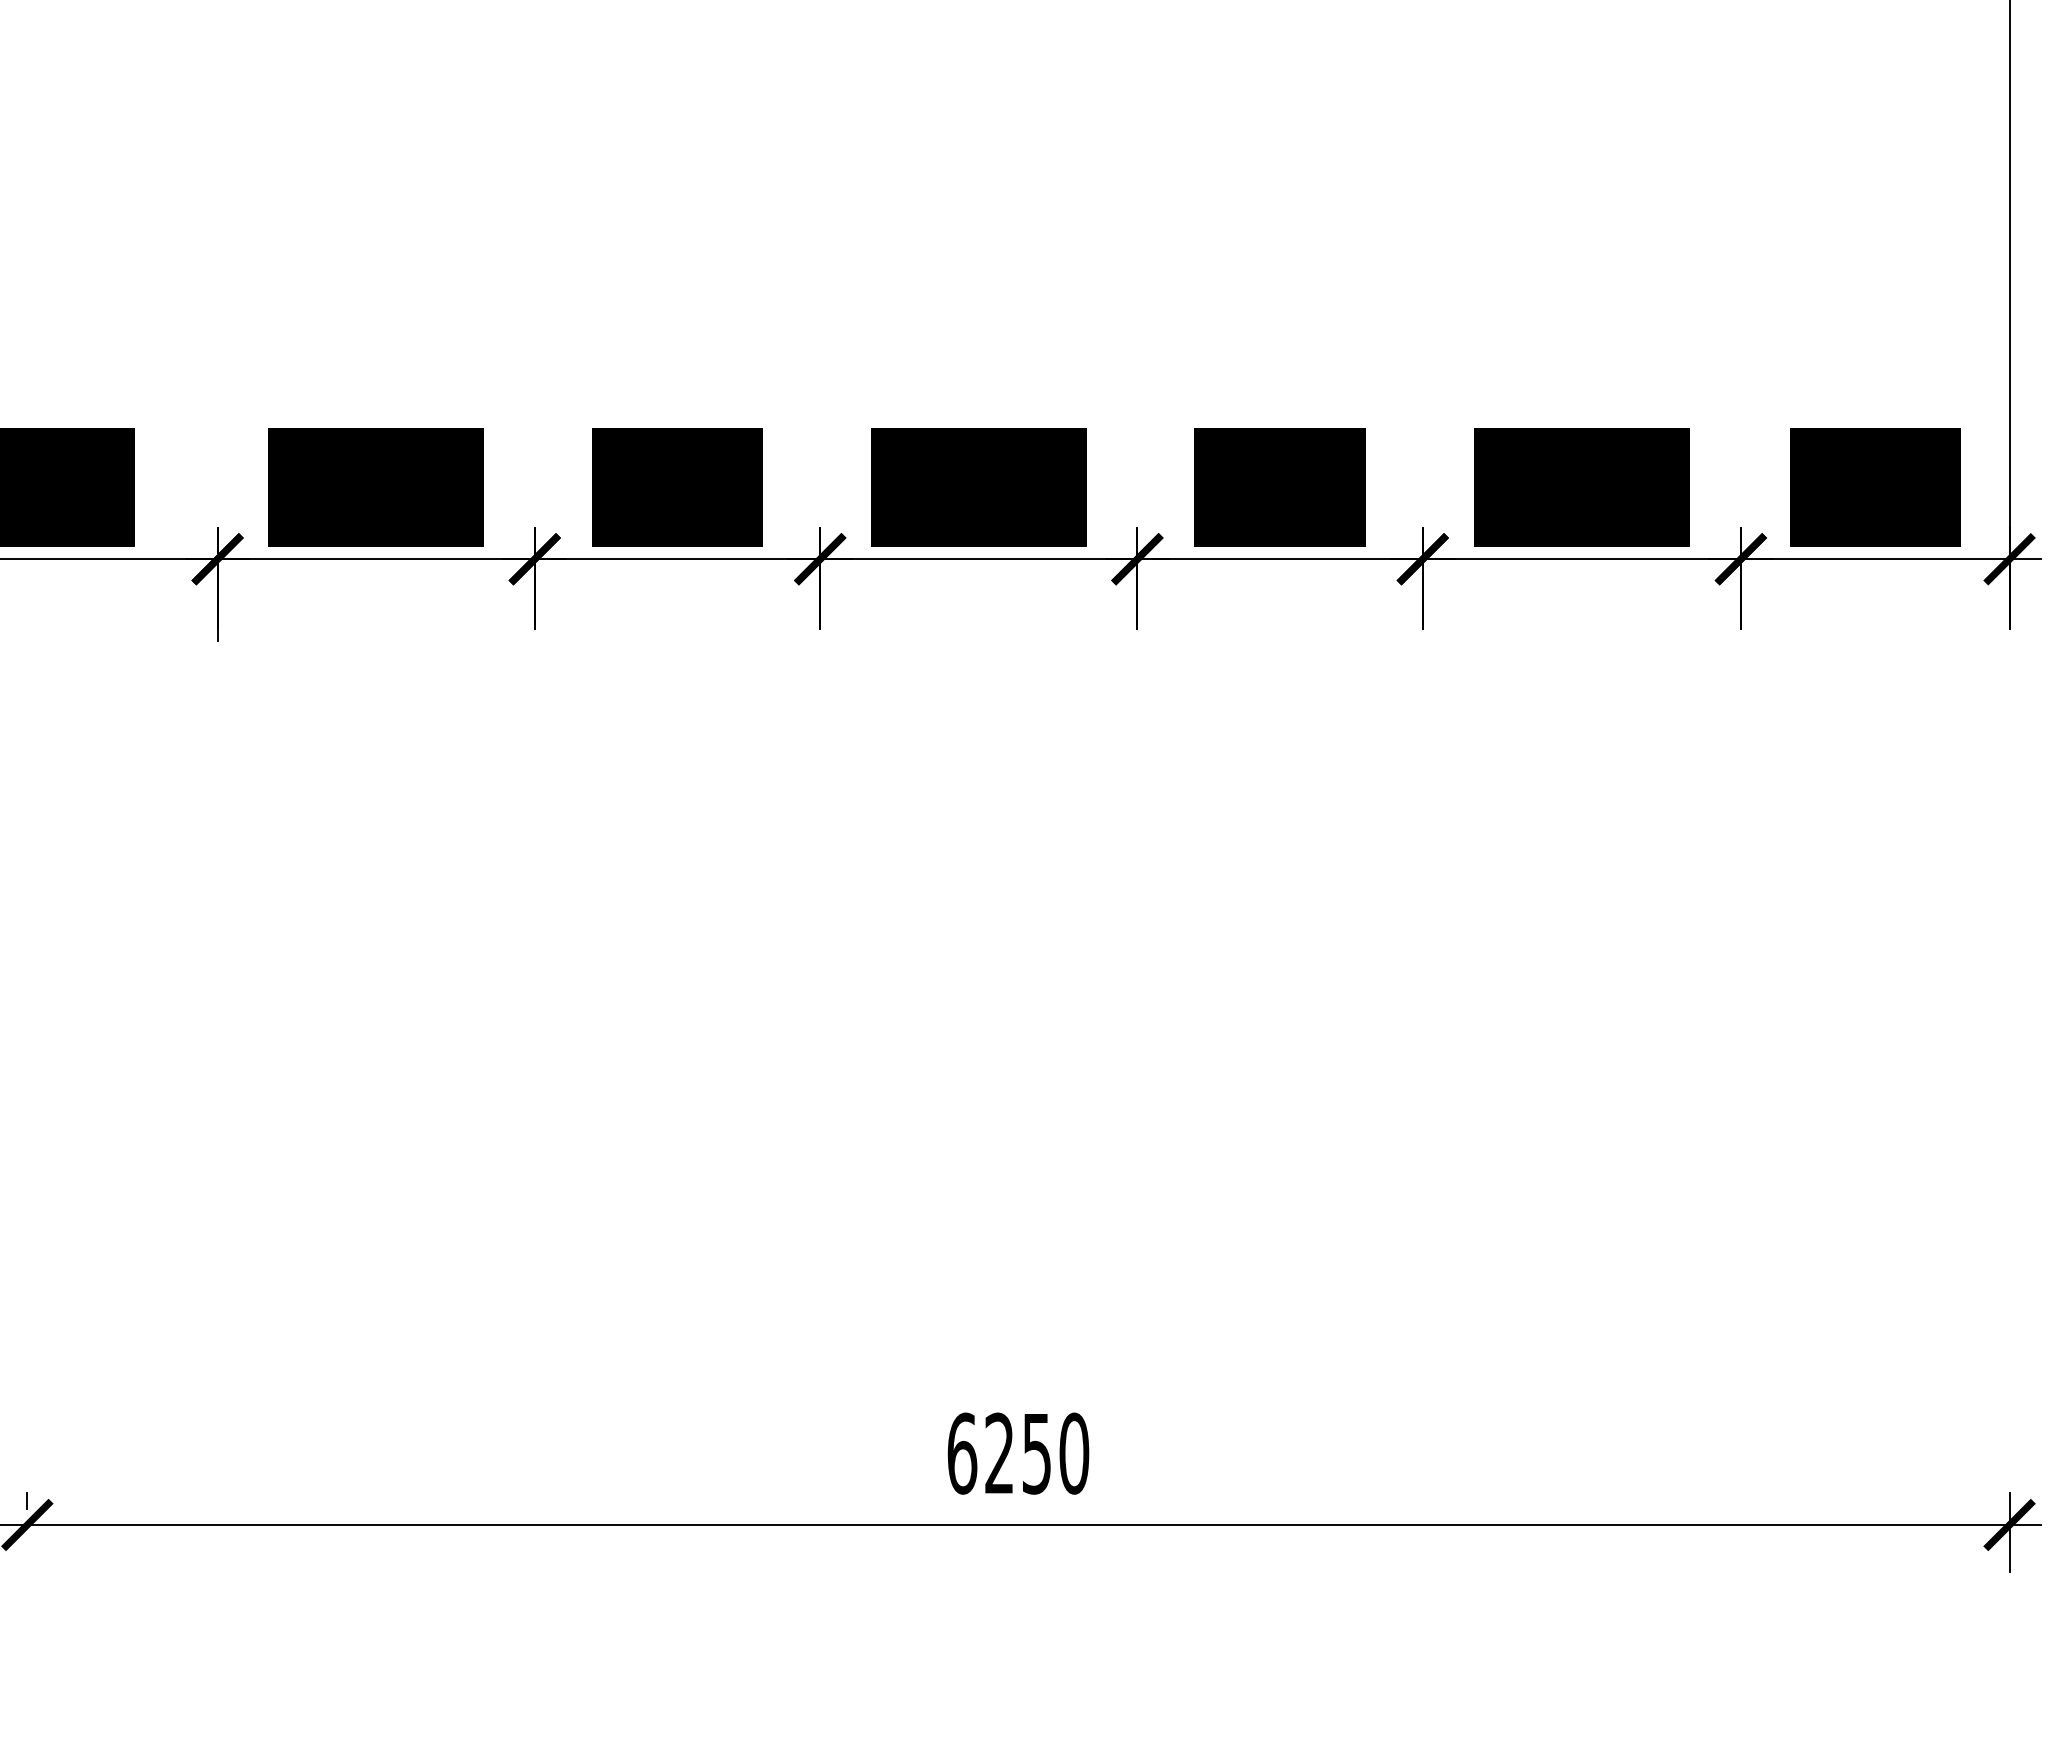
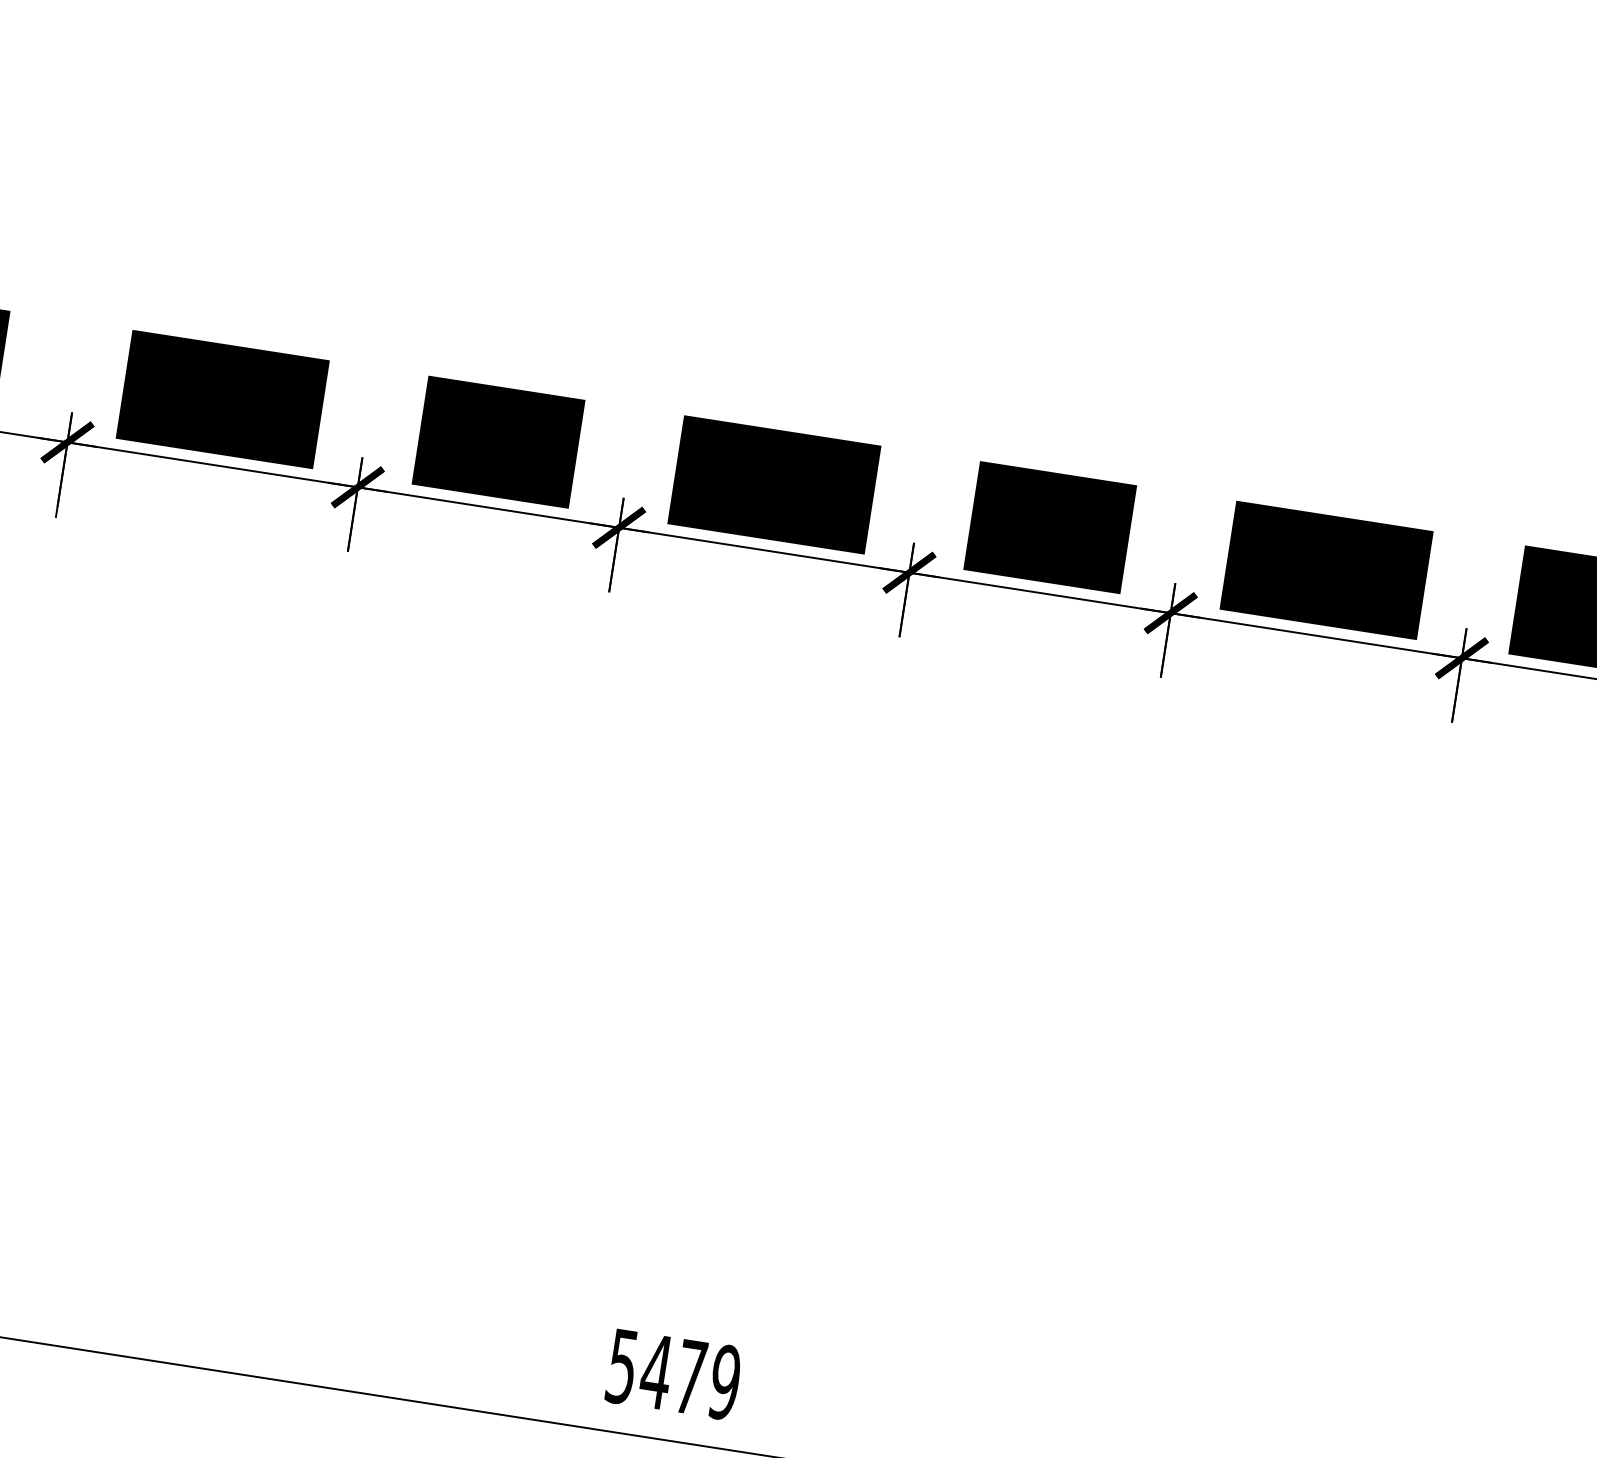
text: (1018, 1453) -> (673, 1374), 6250 -> 5479

